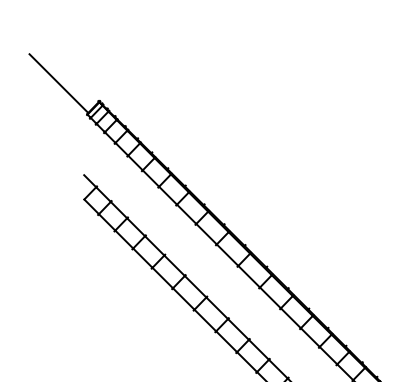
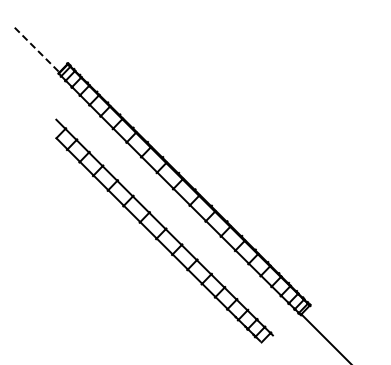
line: (59, 84) -> (37, 50), solid -> dashed

